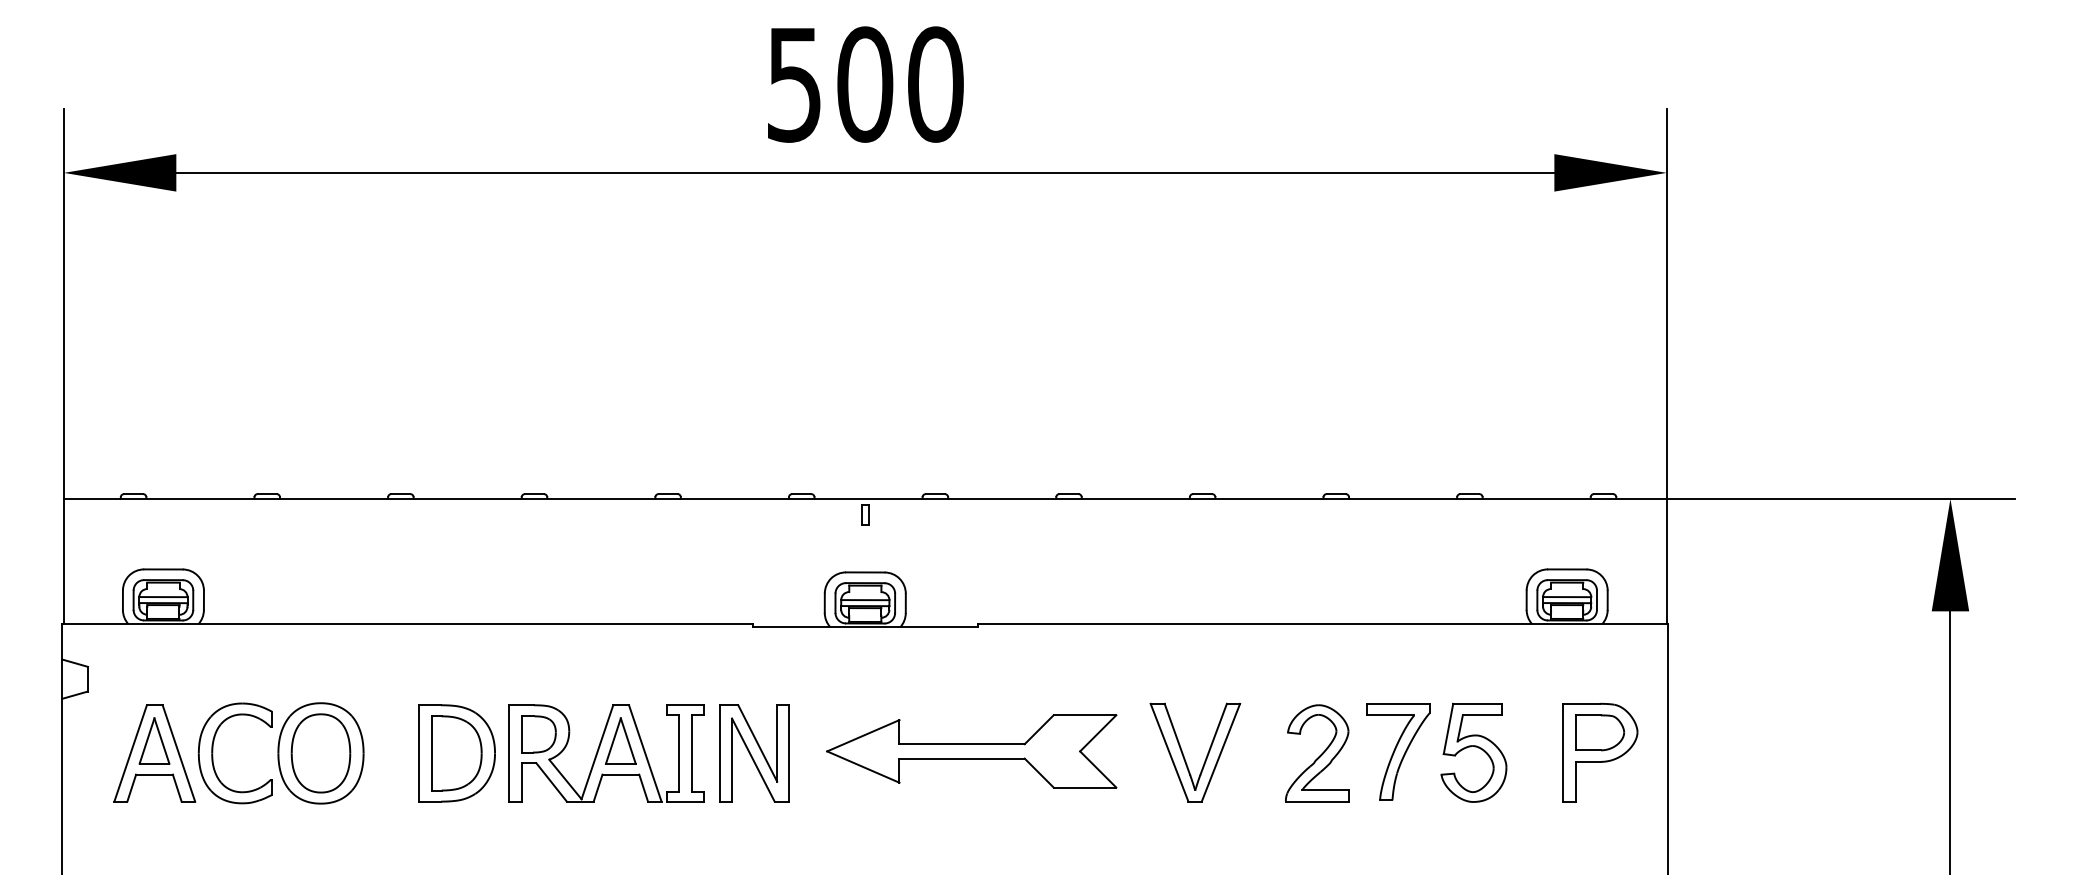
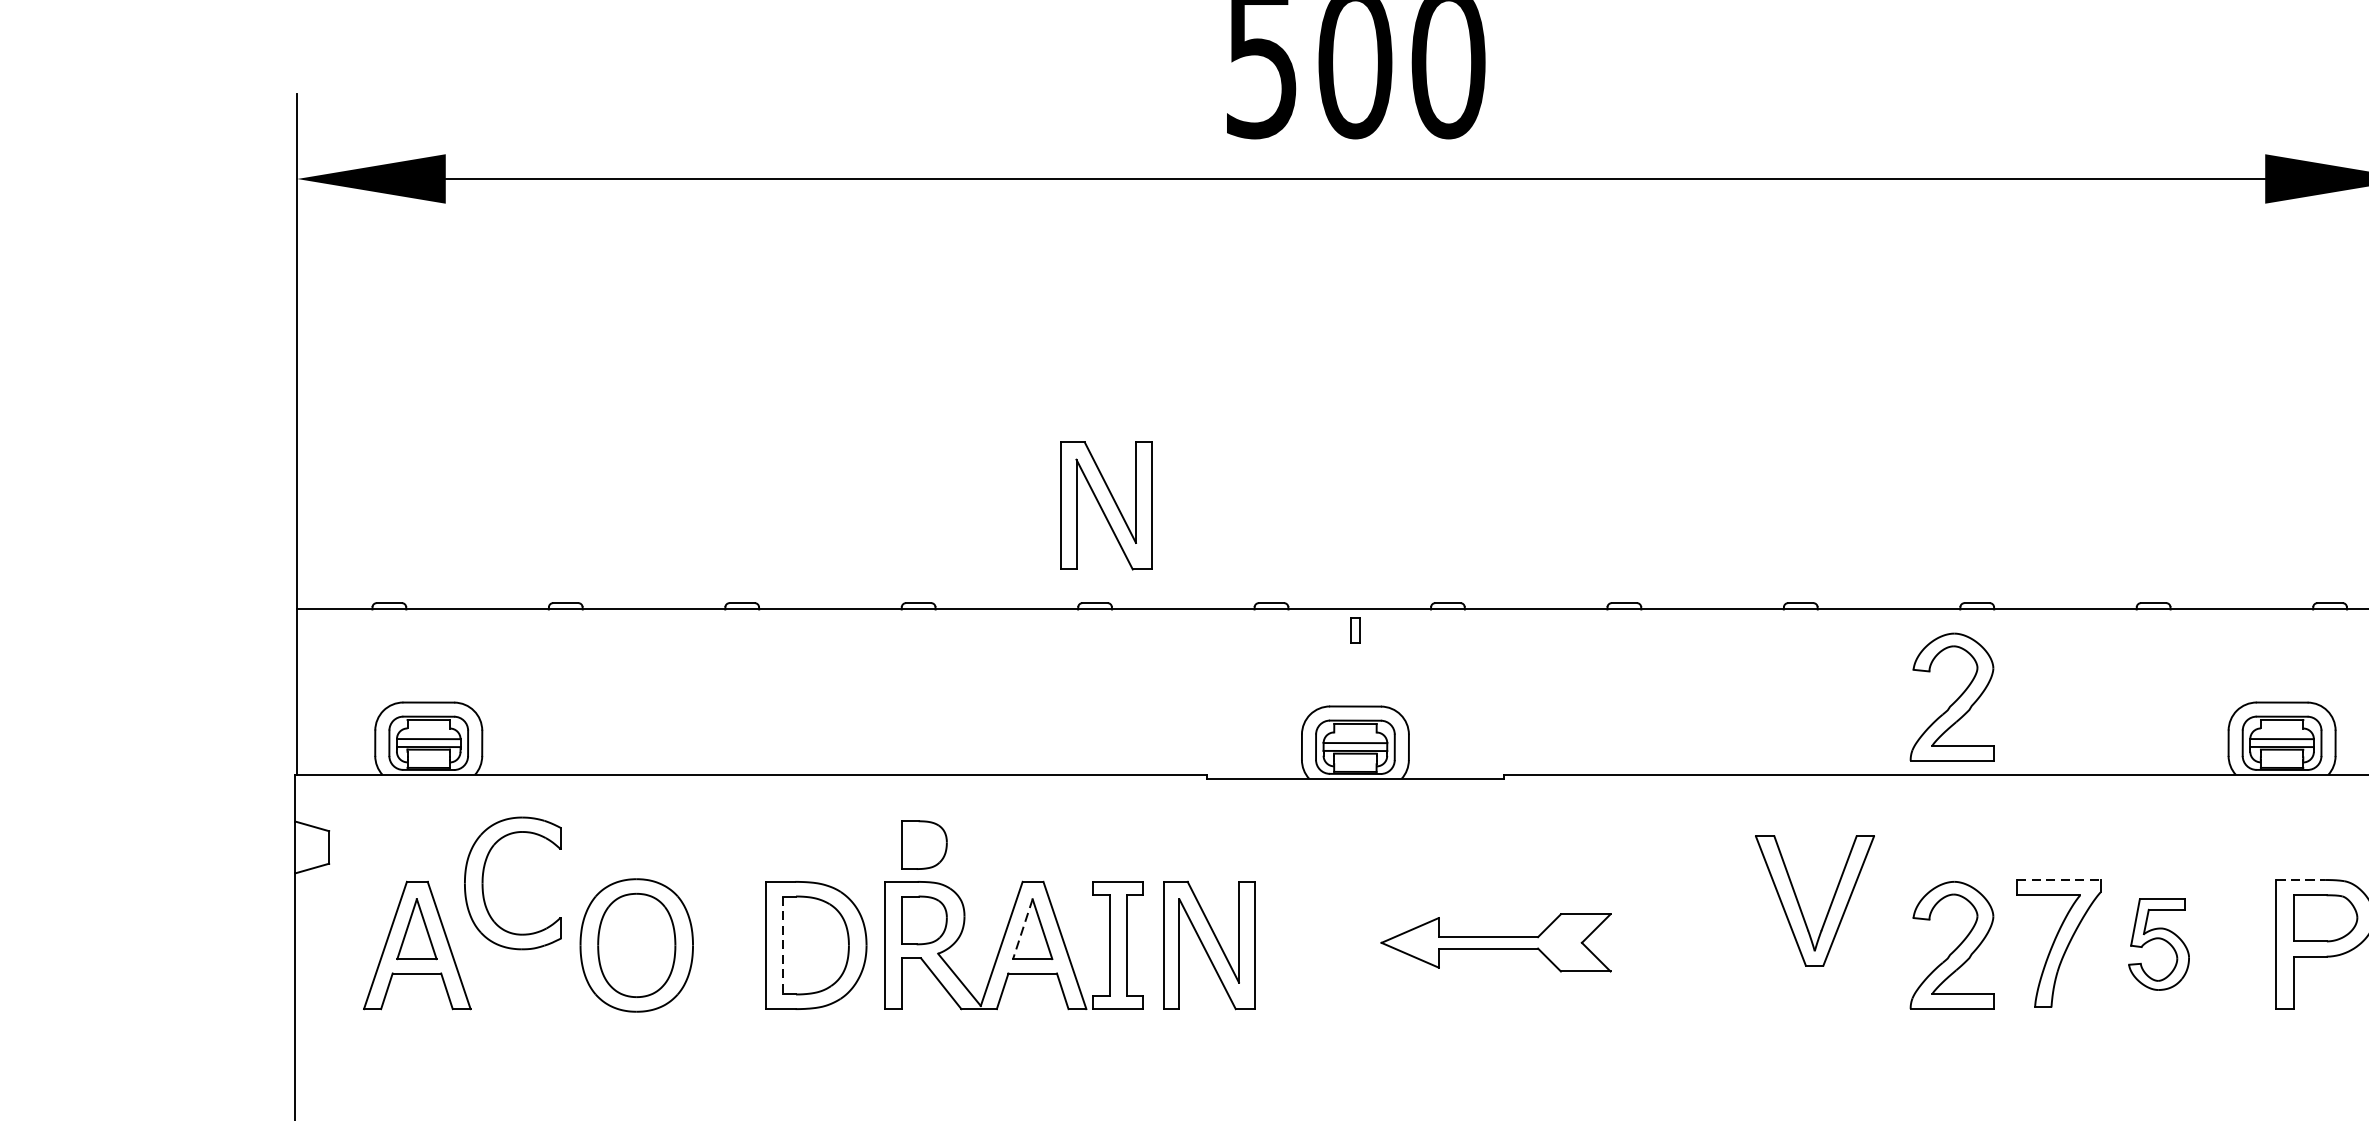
part: (676, 420) -> (1106, 505), added
part: (1317, 565) -> (1952, 697), added
part: (538, 677) -> (923, 845), added
line: (1398, 703) -> (2059, 879), solid -> dashed
line: (1581, 703) -> (2301, 879), solid -> dashed
line: (613, 741) -> (1022, 929), solid -> dashed
part: (971, 751) -> (1495, 942), size x0.6
part: (1473, 752) -> (2158, 944), size x0.7
part: (213, 753) -> (484, 883), moved
line: (431, 753) -> (782, 945), solid -> dashed
part: (1184, 755) -> (1800, 904), moved

